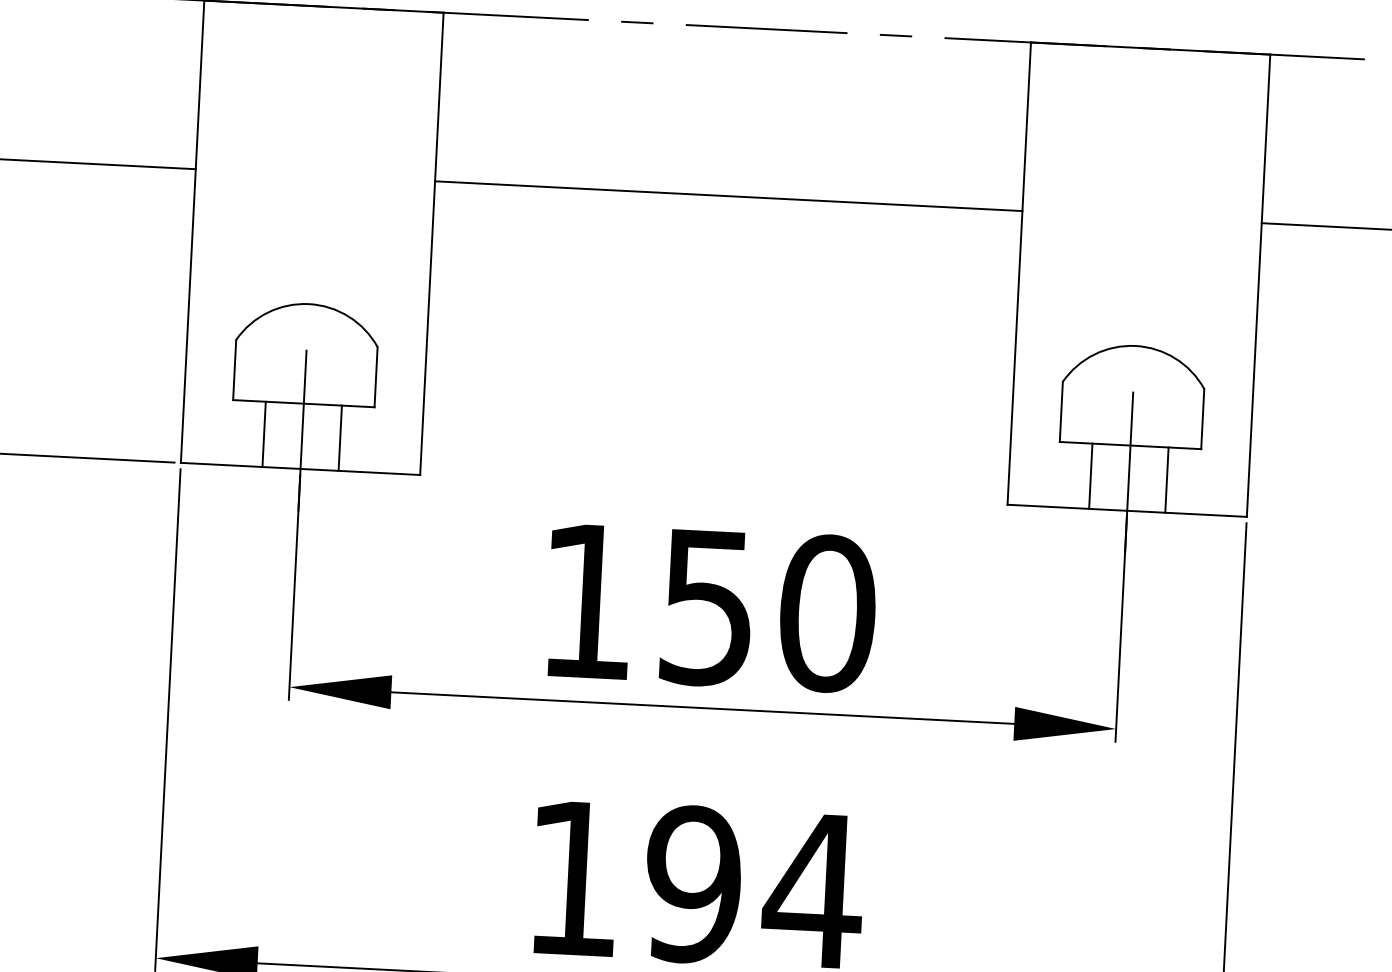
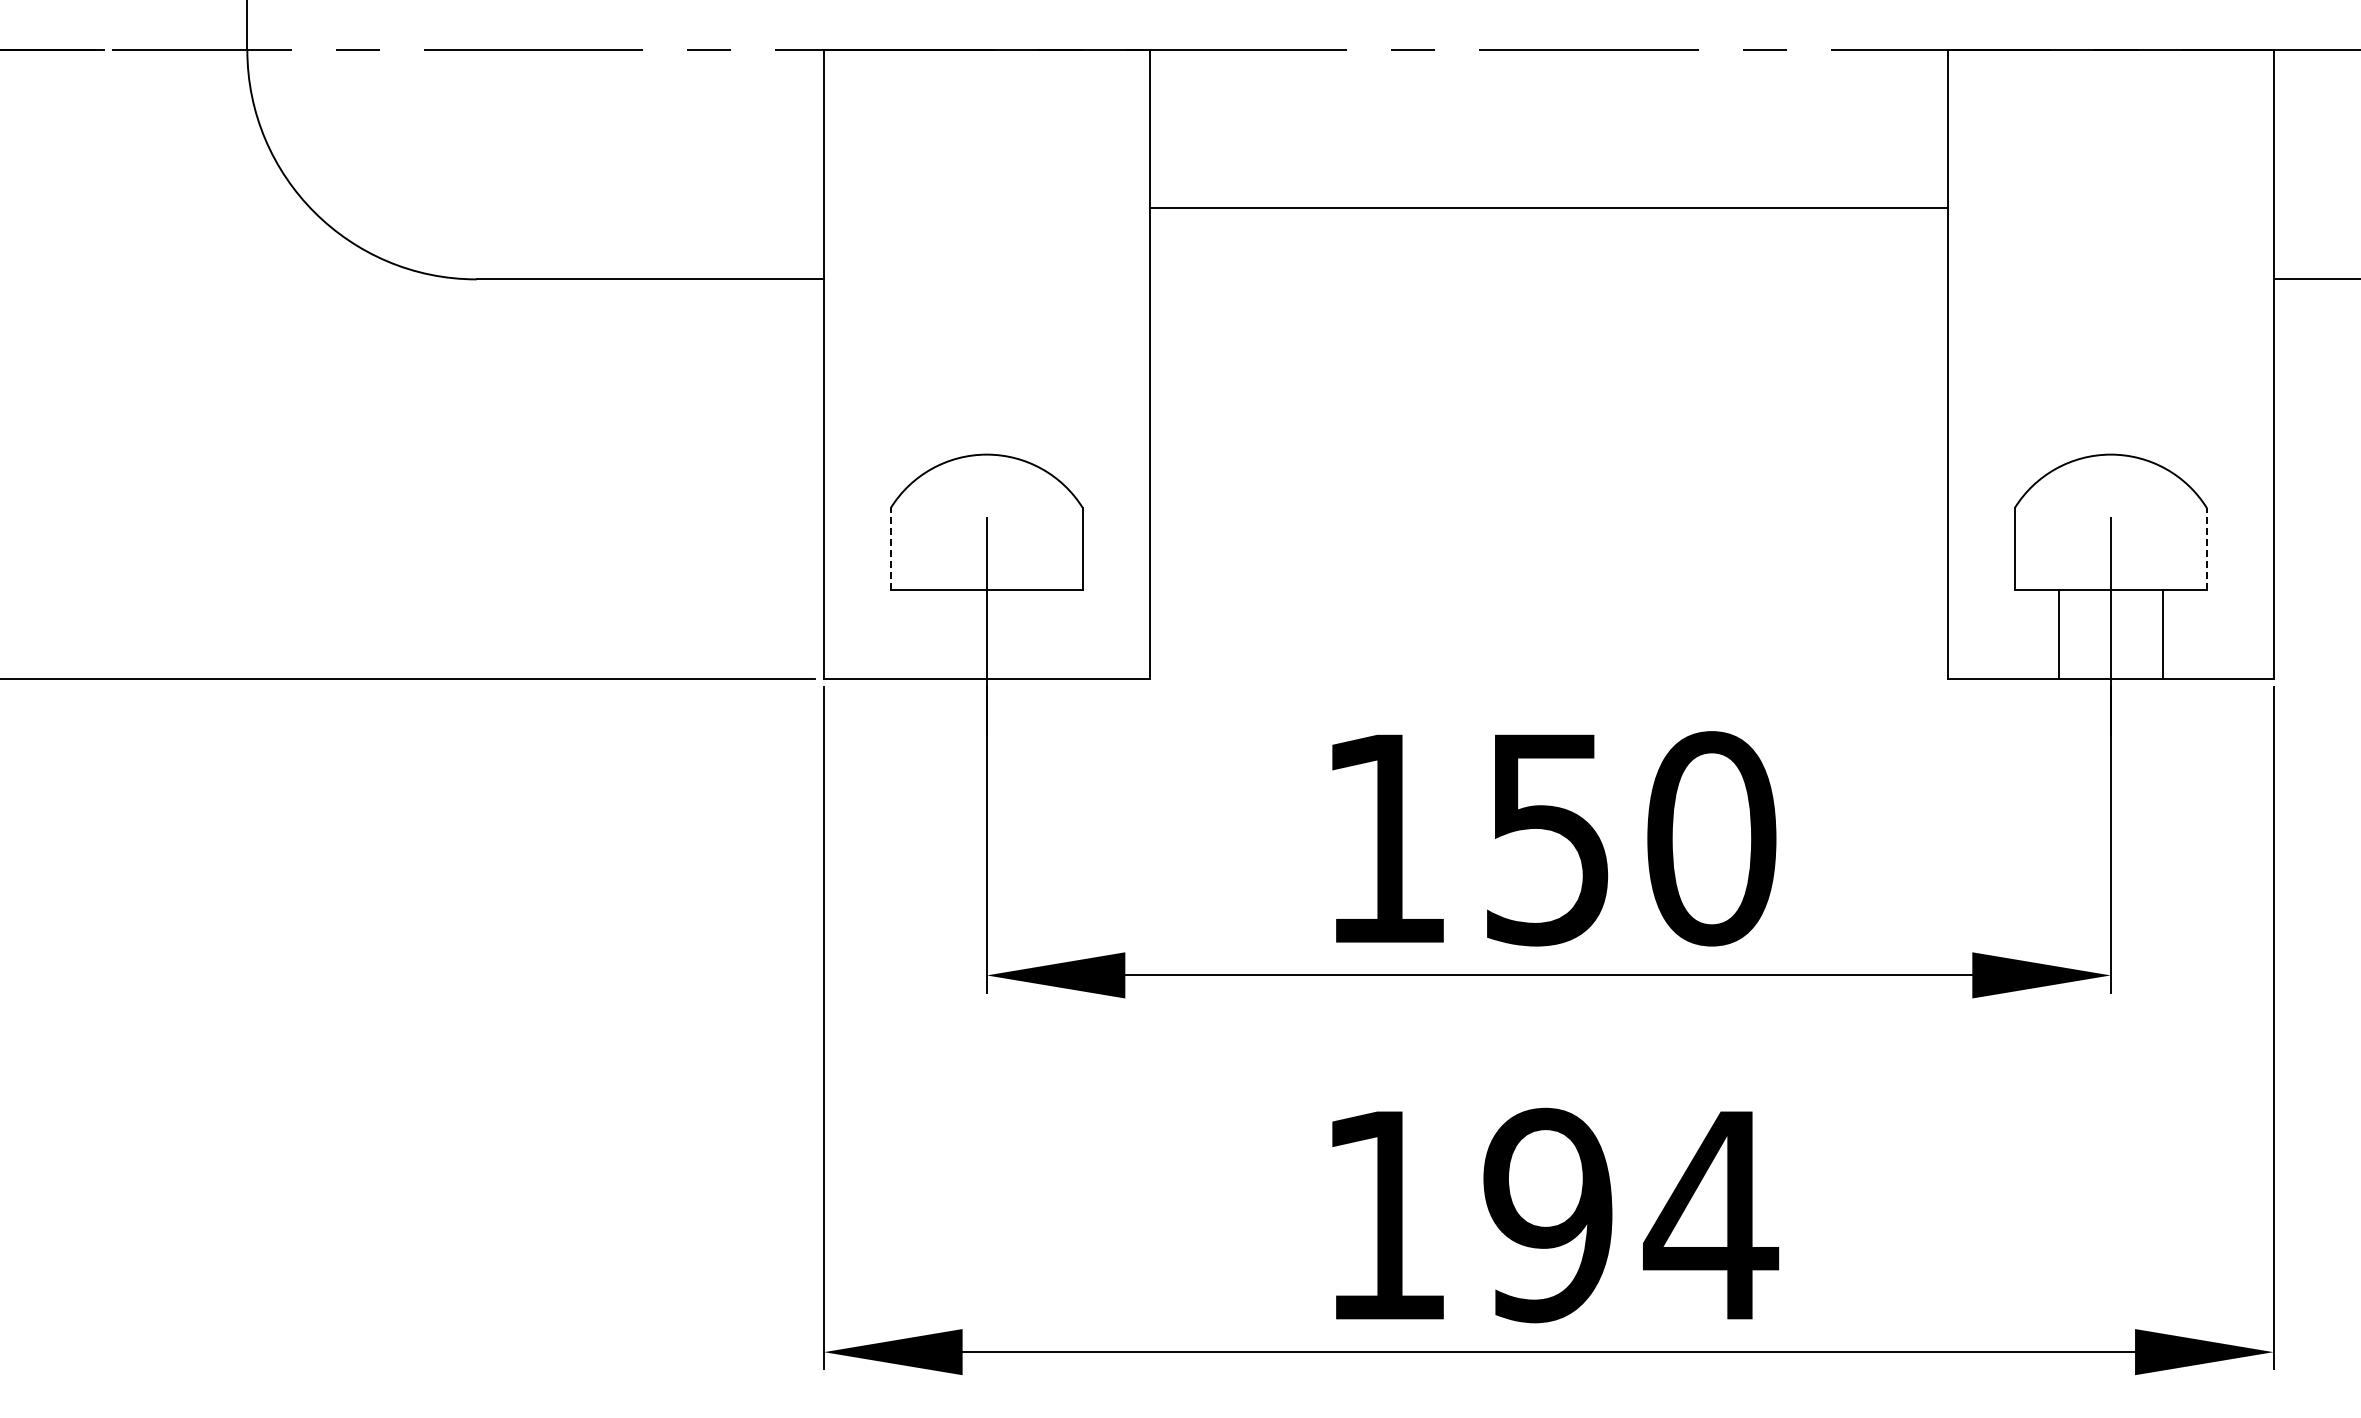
line: (728, 196) -> (1548, 208), moved
line: (234, 370) -> (890, 549), solid -> dashed
line: (1202, 419) -> (2206, 549), solid -> dashed
line: (264, 433) -> (935, 633), removed
line: (340, 437) -> (1038, 633), removed

